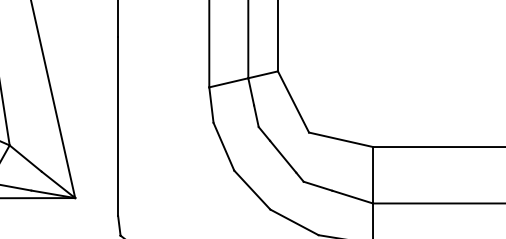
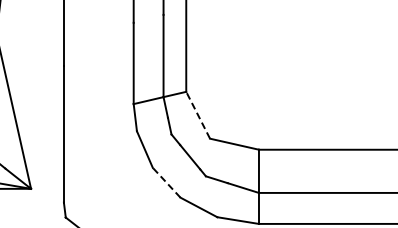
line: (292, 100) -> (197, 114), solid -> dashed
line: (252, 189) -> (166, 182), solid -> dashed

